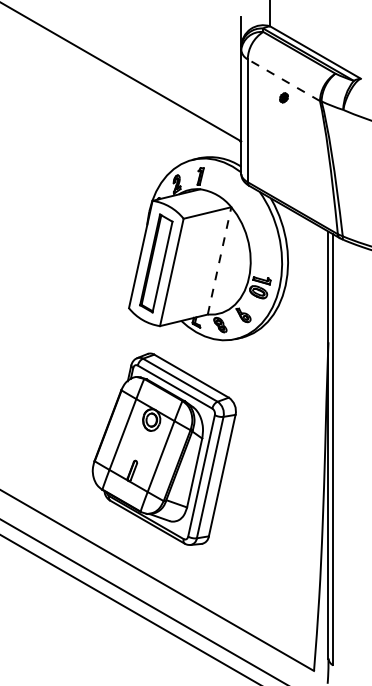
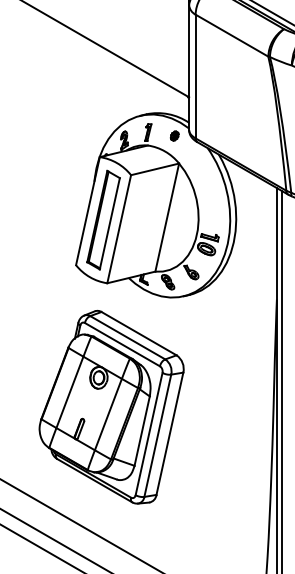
line: (283, 80) -> (231, 35), dashed -> solid
part: (283, 97) -> (174, 135), moved
line: (219, 260) -> (167, 217), dashed -> solid

